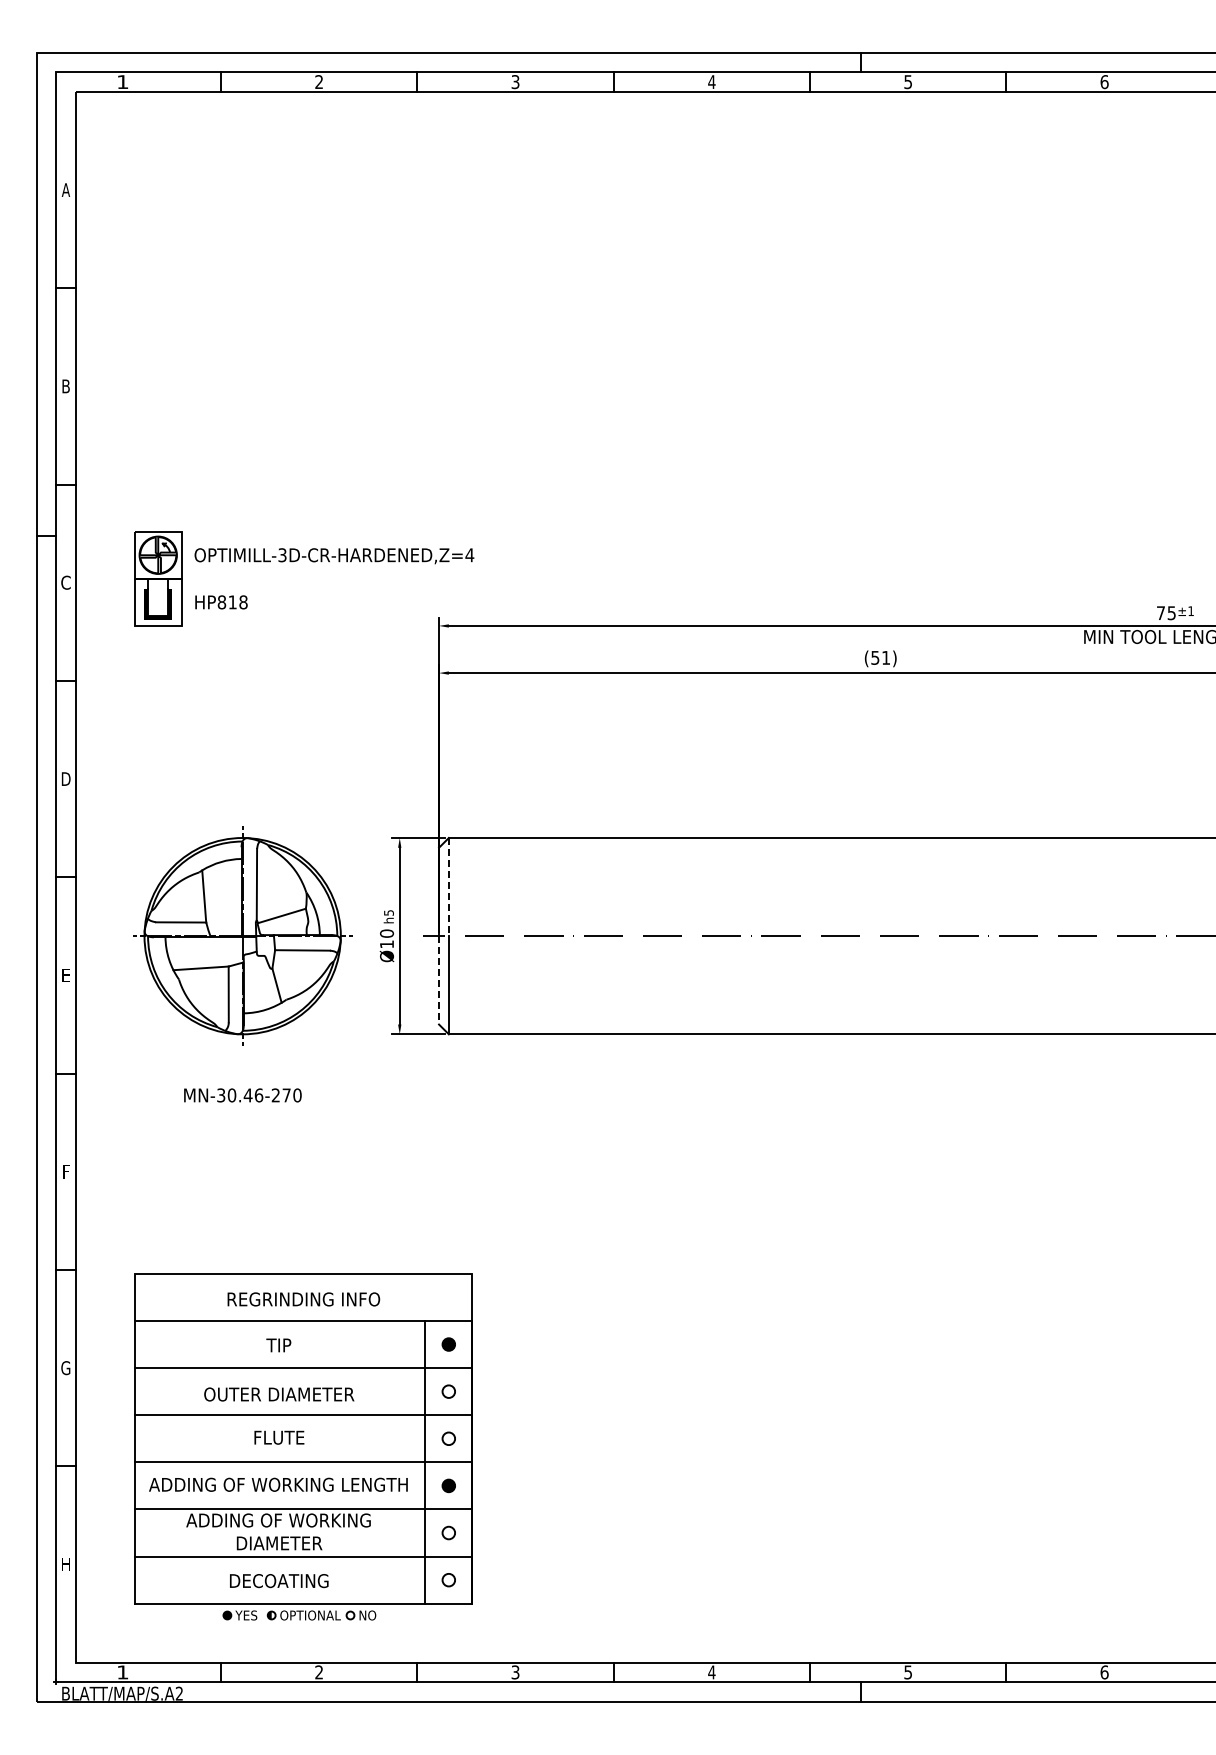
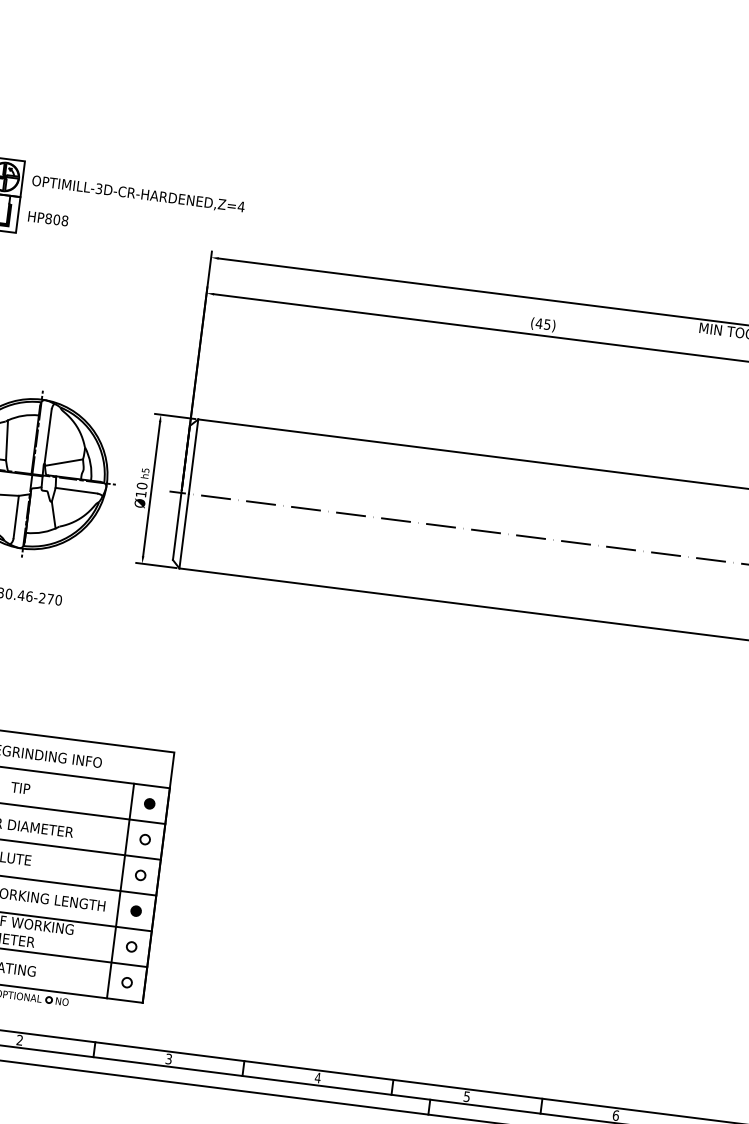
text: (232, 602) -> (56, 219), HP818 -> HP808
text: (879, 657) -> (542, 323), (51) -> (45)
line: (448, 887) -> (193, 456), dashed -> solid
line: (439, 980) -> (177, 526), dashed -> solid

